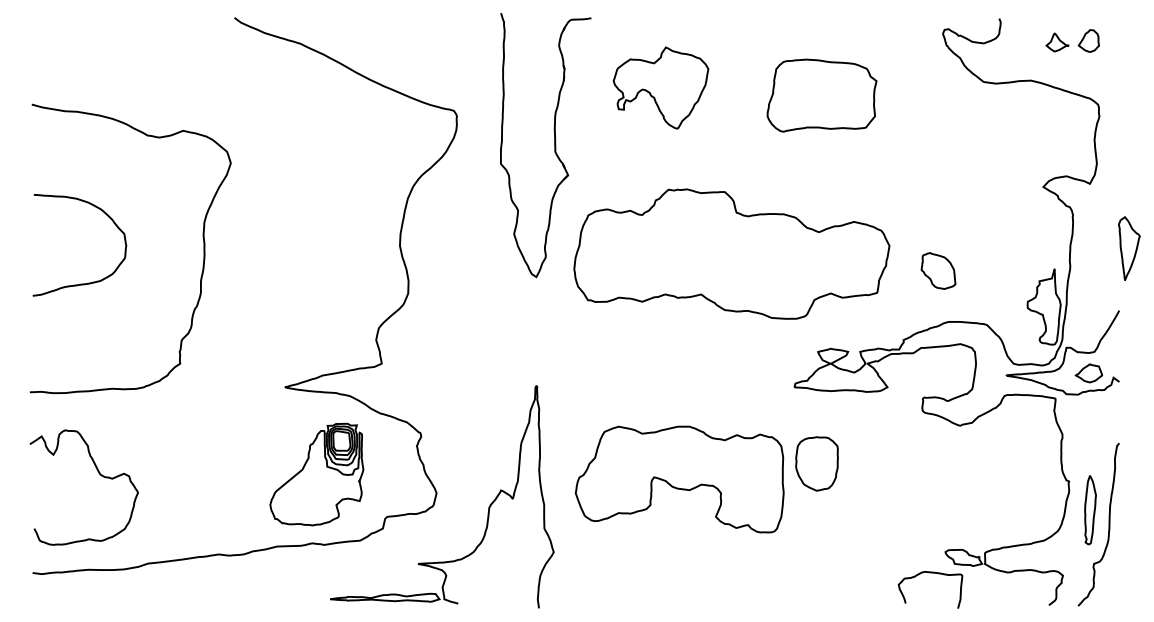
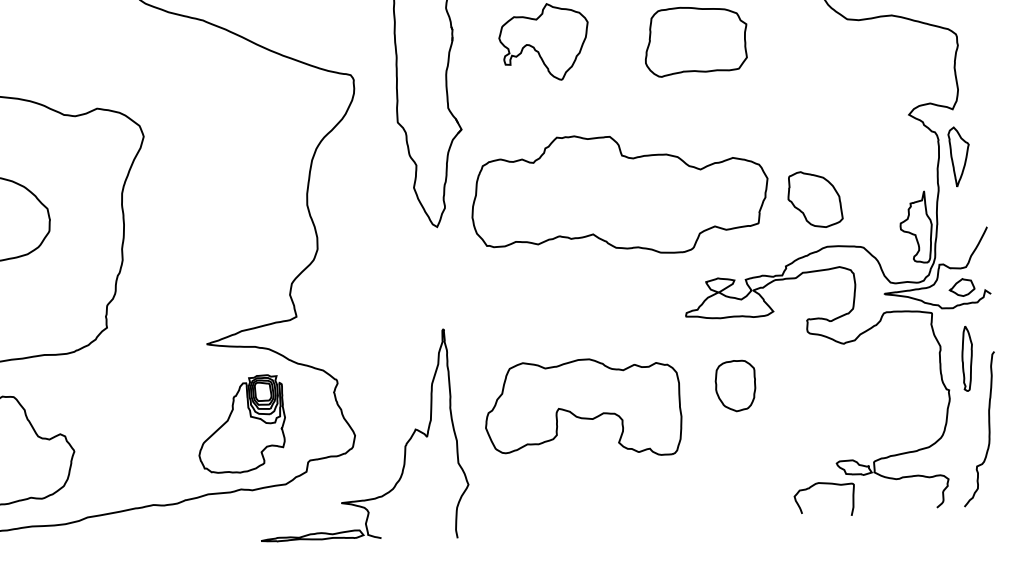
part: (1129, 248) -> (959, 156), moved
part: (938, 270) -> (814, 199), size x1.67
part: (816, 463) -> (735, 385), moved
part: (1090, 510) -> (967, 359), moved

